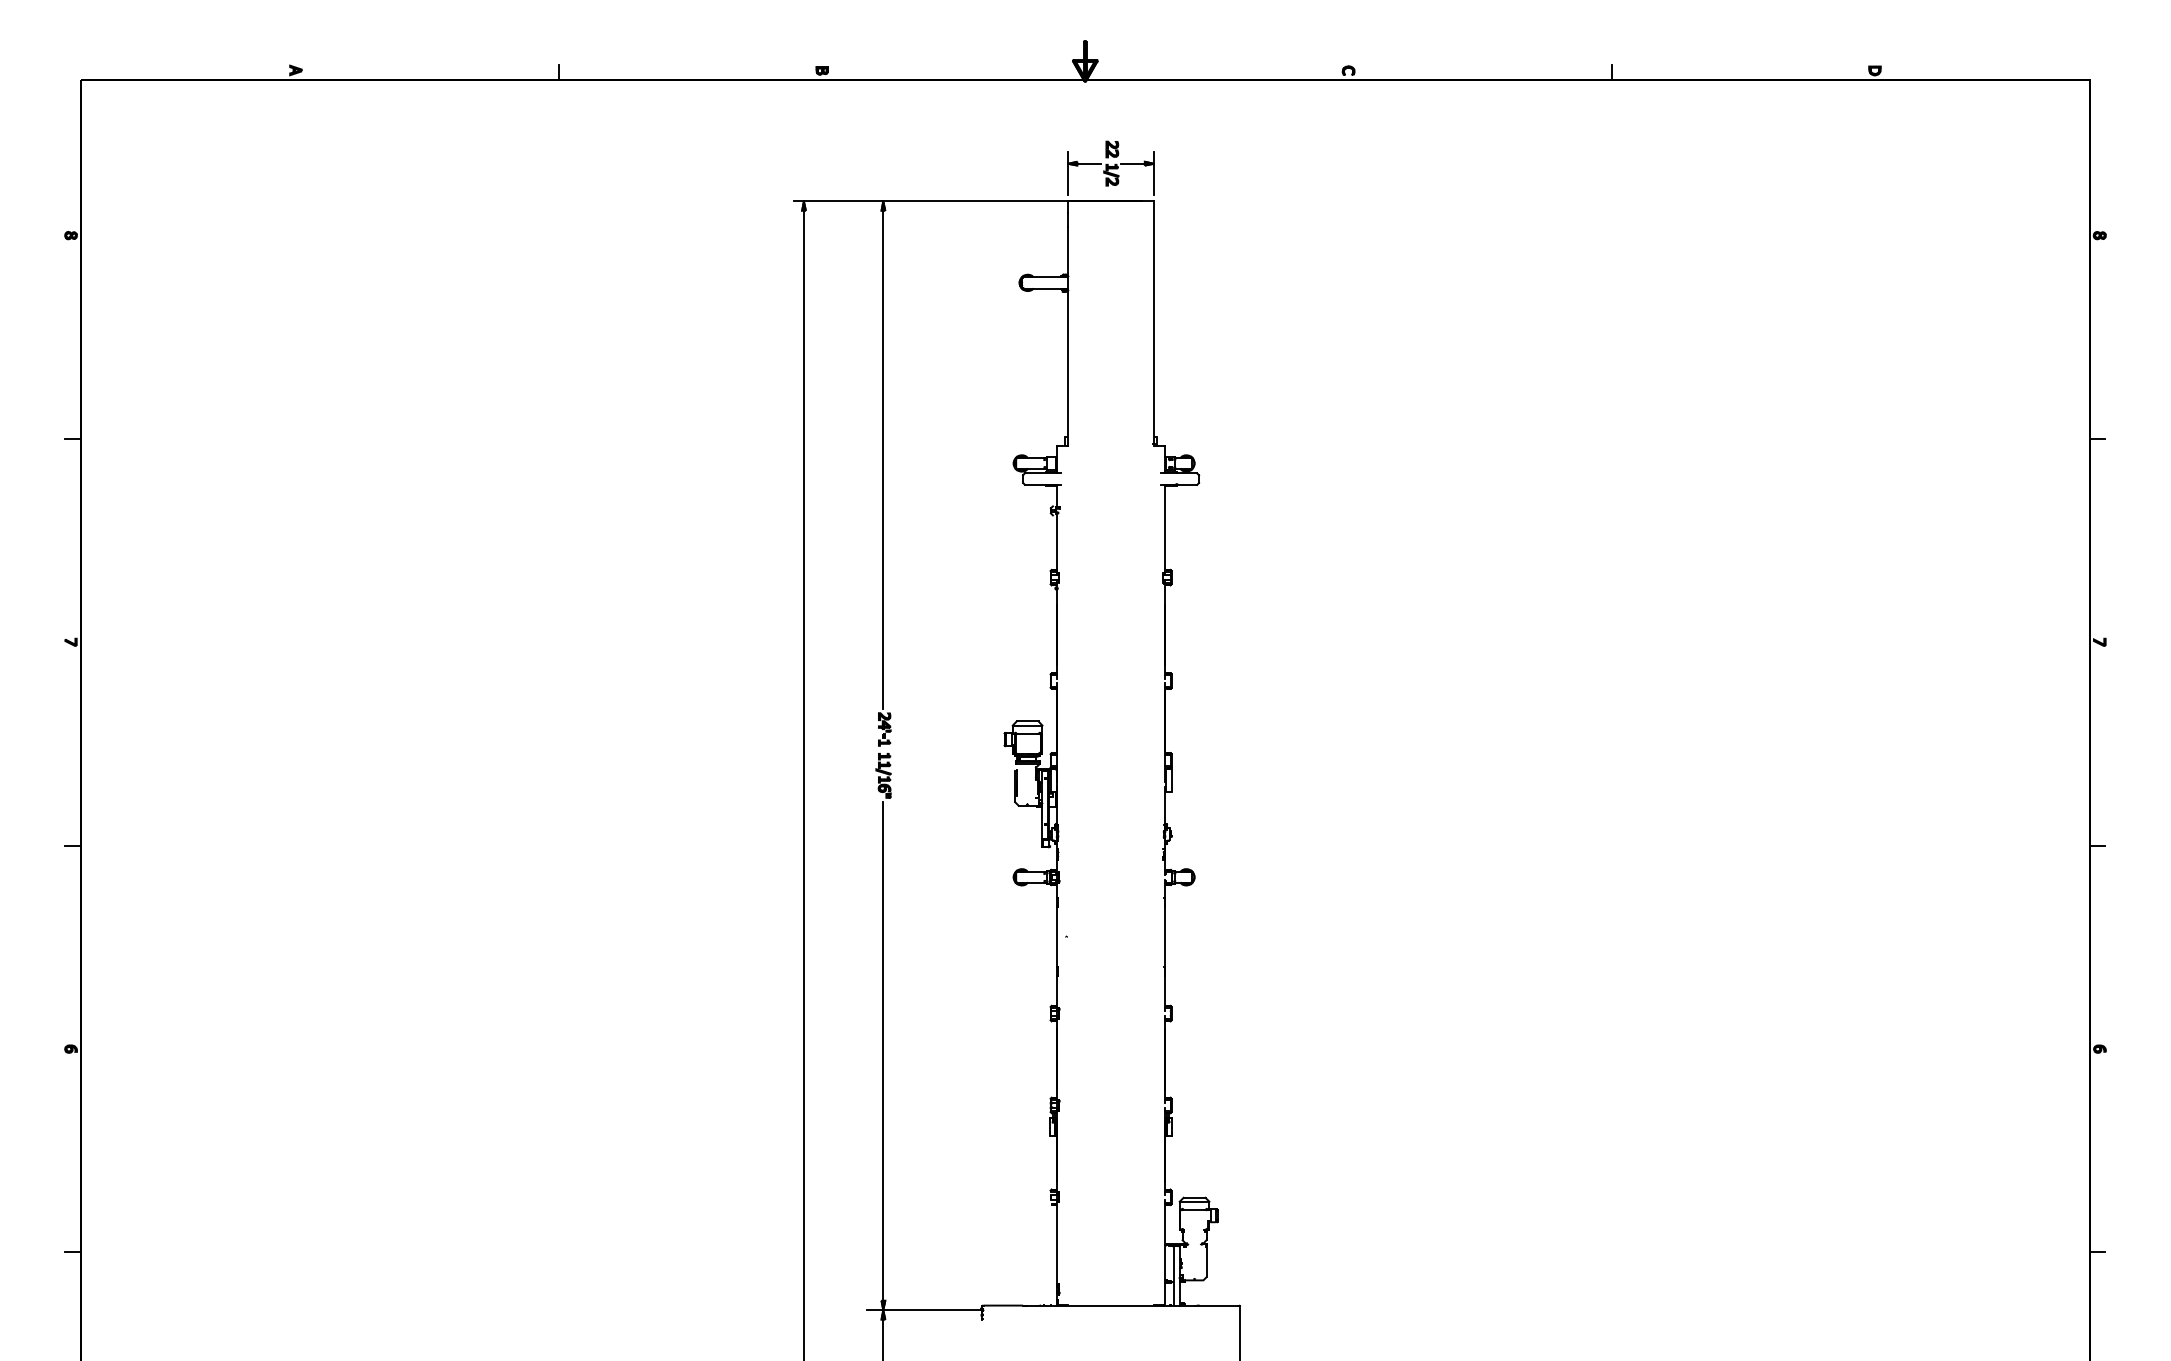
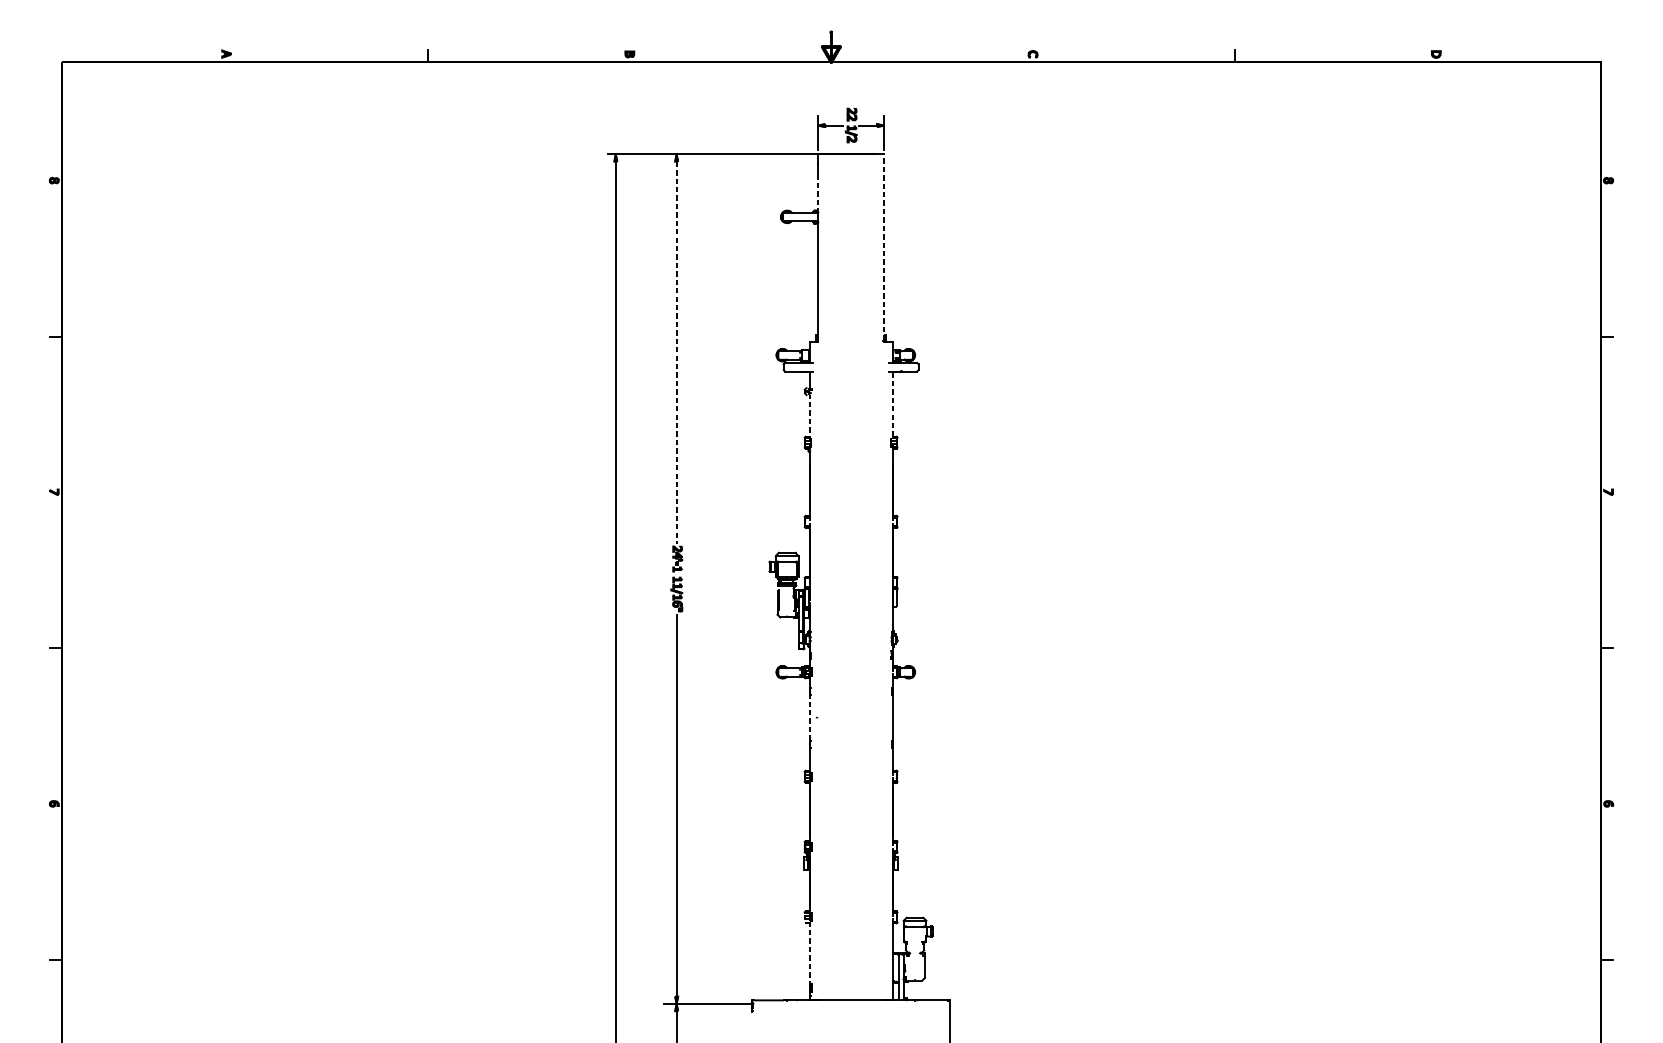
line: (1068, 248) -> (818, 190), solid -> dashed
line: (1154, 322) -> (884, 247), solid -> dashed
line: (883, 460) -> (676, 352), solid -> dashed
line: (1165, 530) -> (892, 406), solid -> dashed
line: (1057, 545) -> (810, 418), solid -> dashed
line: (1057, 936) -> (810, 717), solid -> dashed
line: (1057, 1243) -> (810, 952), solid -> dashed

